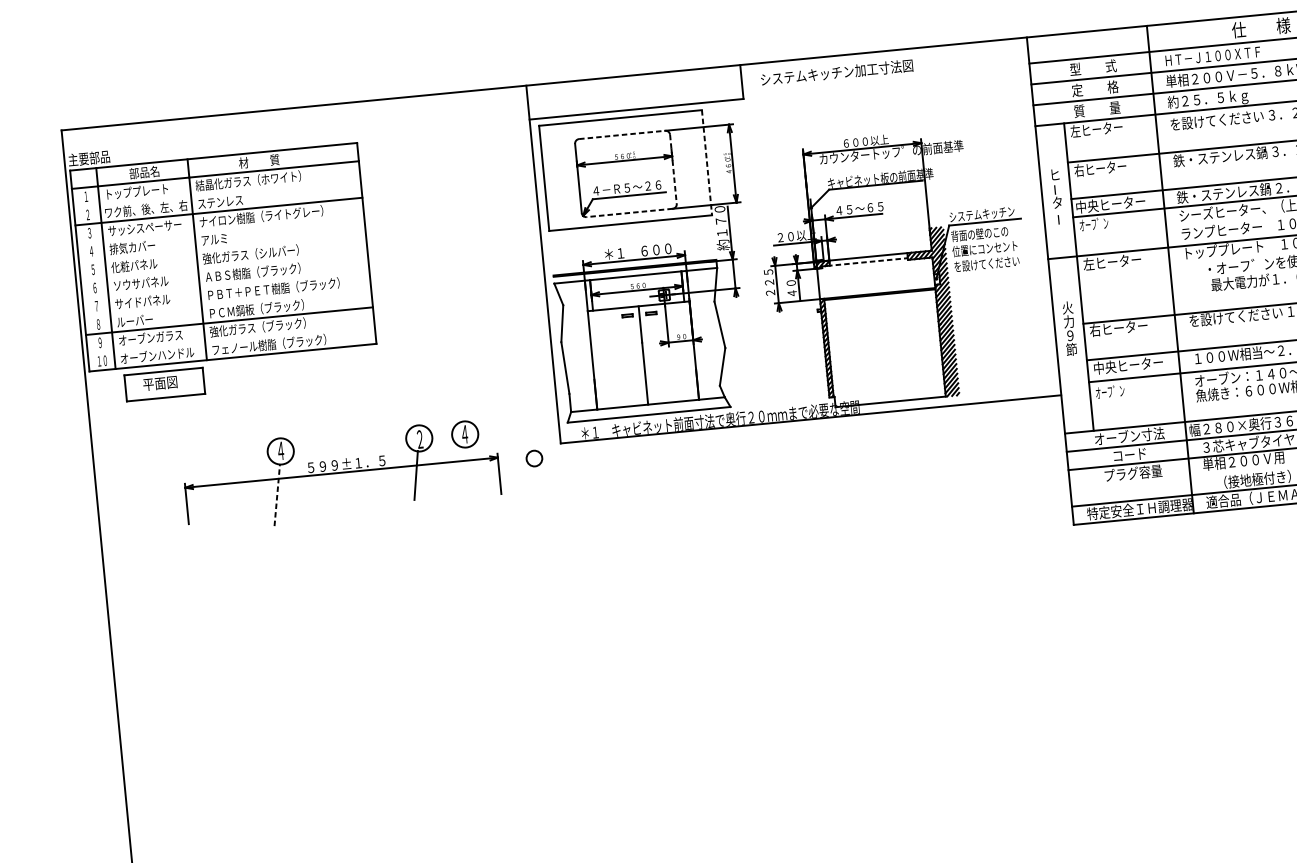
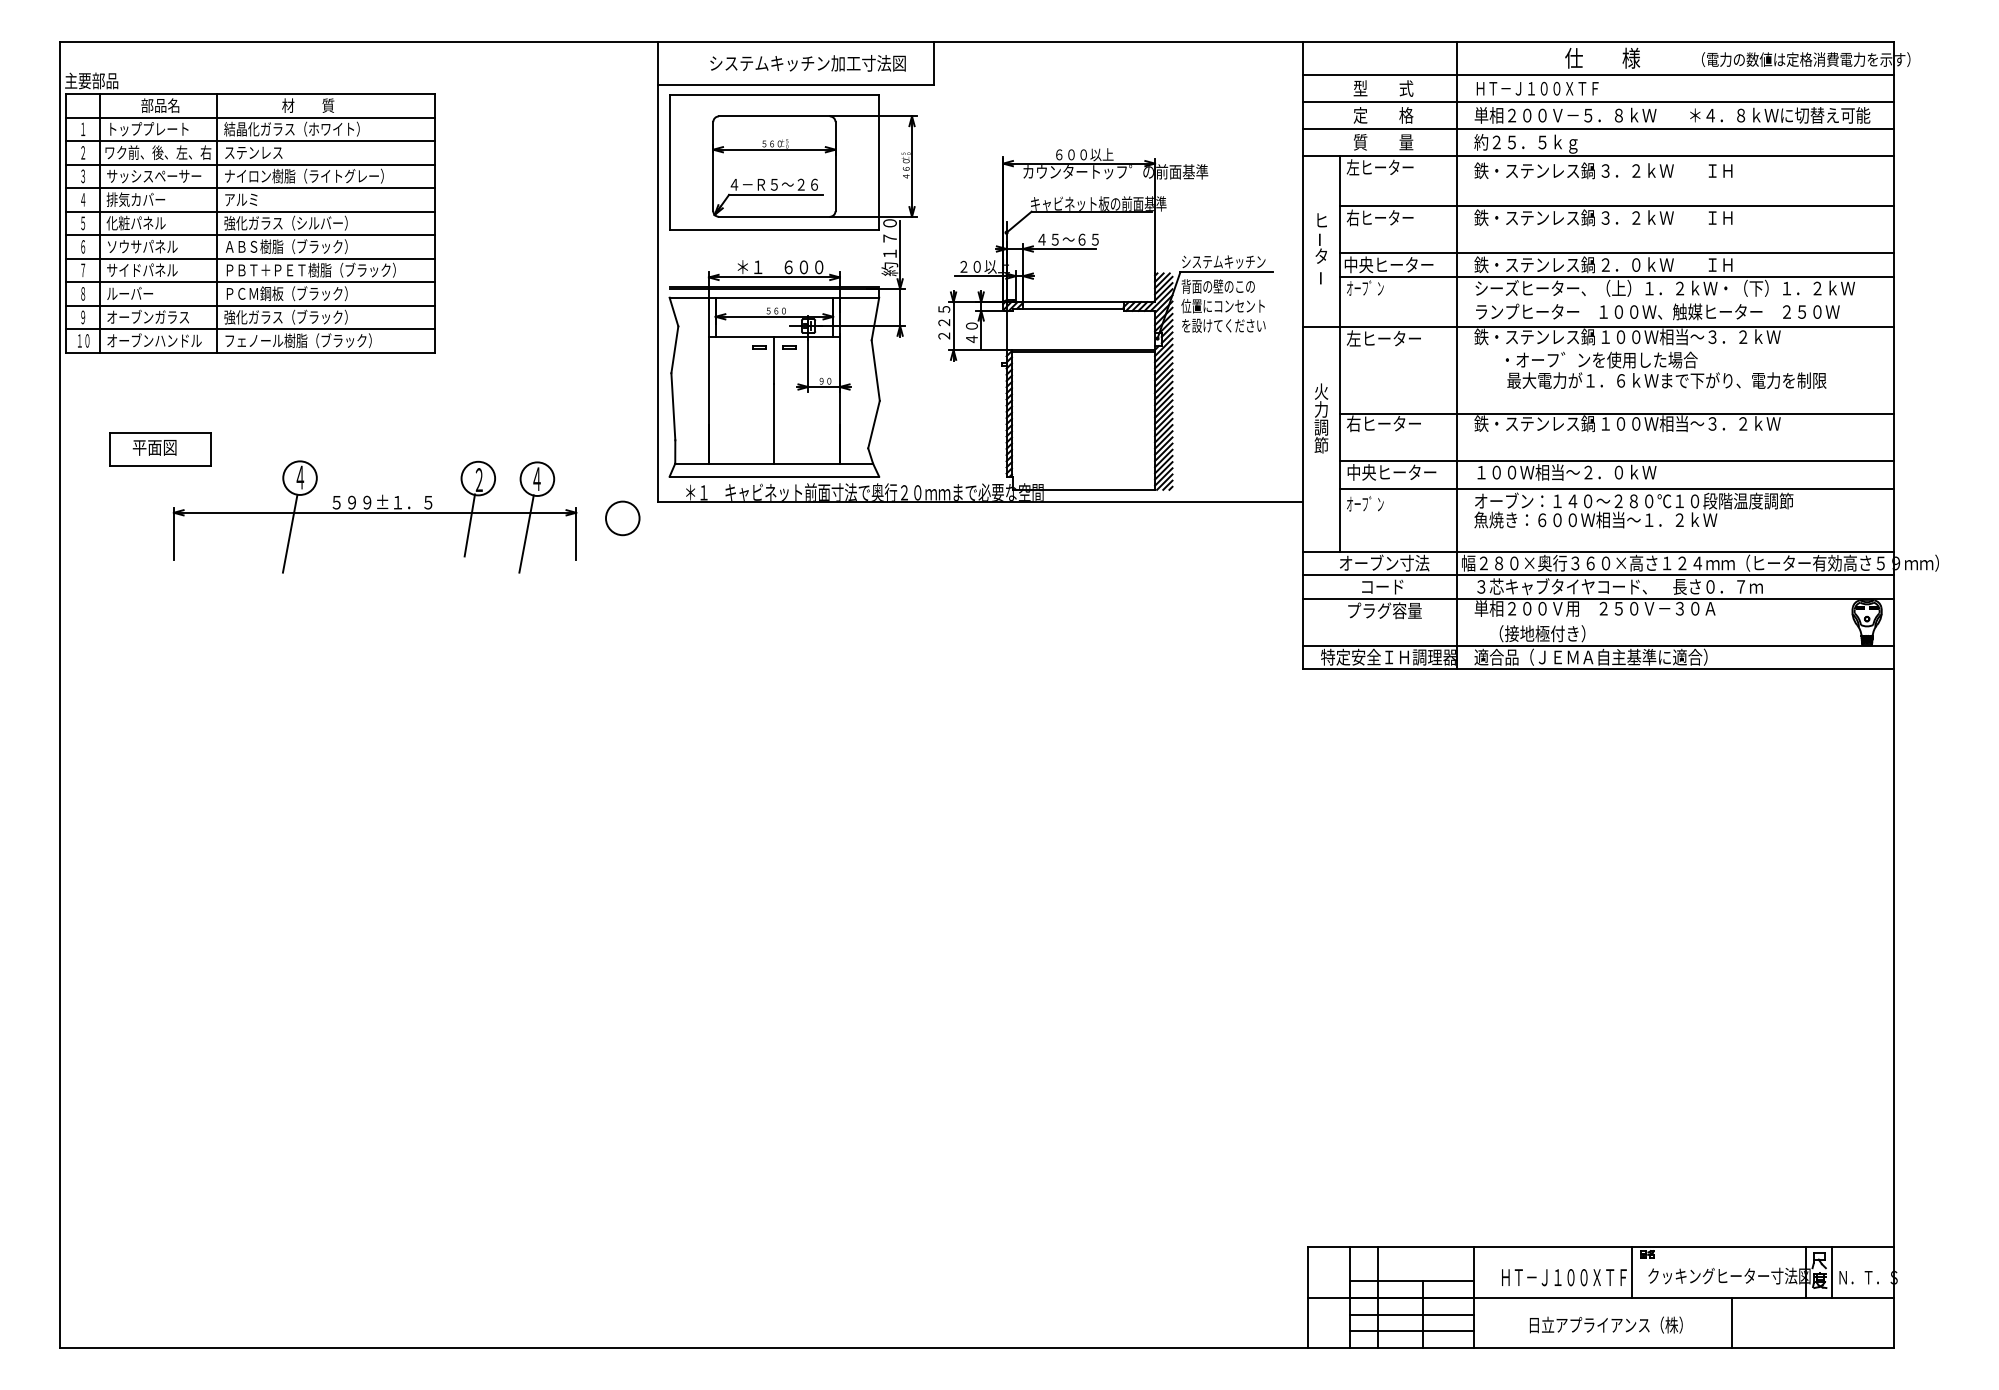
text: (836, 72) -> (807, 63), moved
text: (1216, 120) -> (1534, 170), を設けてください -> 鉄・ステンレス鍋
line: (622, 135) -> (774, 116), dashed -> solid
line: (707, 162) -> (879, 162), dashed -> solid
line: (673, 169) -> (835, 166), dashed -> solid
line: (217, 193) -> (250, 141), added
line: (628, 212) -> (773, 216), dashed -> solid
line: (220, 230) -> (250, 188), added
line: (222, 248) -> (250, 211), added
text: (1229, 249) -> (1534, 336), トッププレート -> 鉄・ステンレス鍋
line: (867, 261) -> (1071, 308), dashed -> solid
line: (224, 266) -> (250, 235), added
line: (225, 284) -> (250, 258), added
line: (227, 303) -> (250, 282), added
text: (1235, 316) -> (1534, 423), を設けてください -> 鉄・ステンレス鍋
text: (1070, 335) -> (1321, 427), ９ -> 調
line: (231, 339) -> (250, 329), added
part: (164, 384) -> (160, 449), moved
circle: (534, 458) -> (622, 518), size x1.67
line: (460, 477) -> (526, 533), added
line: (277, 495) -> (290, 533), dashed -> solid

